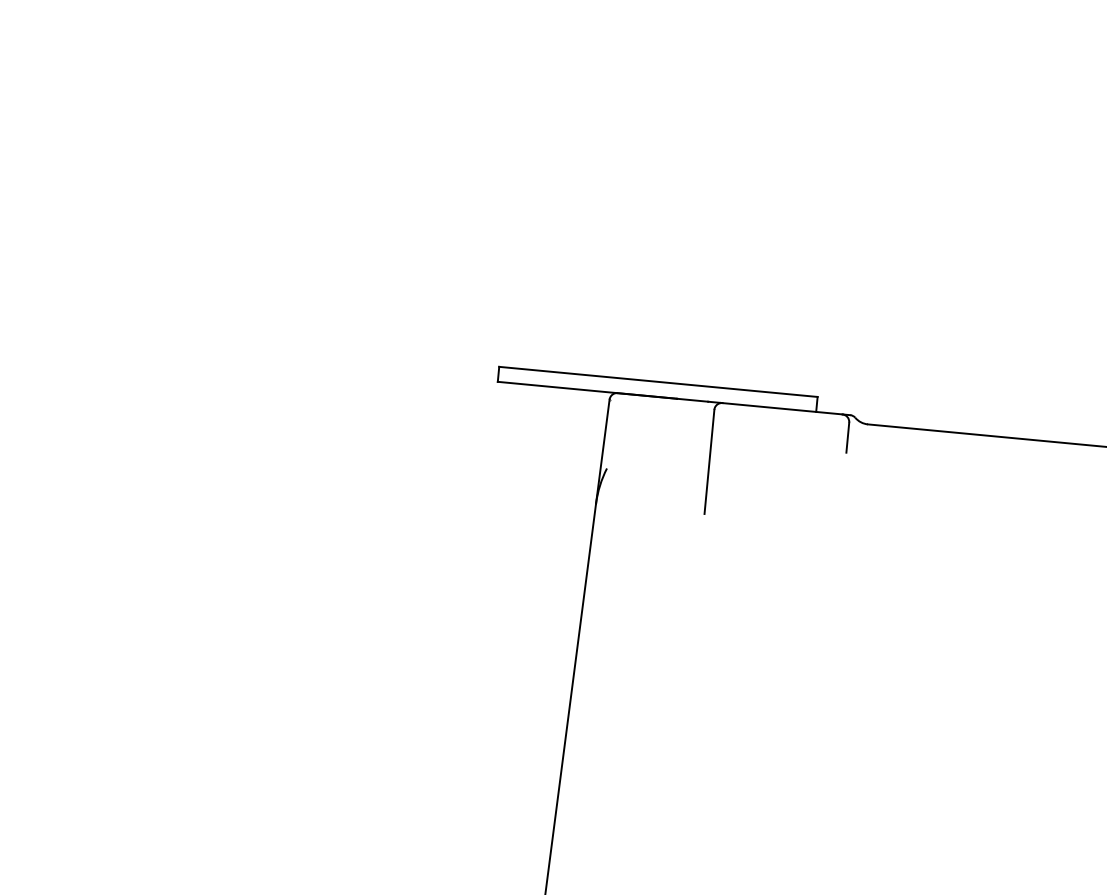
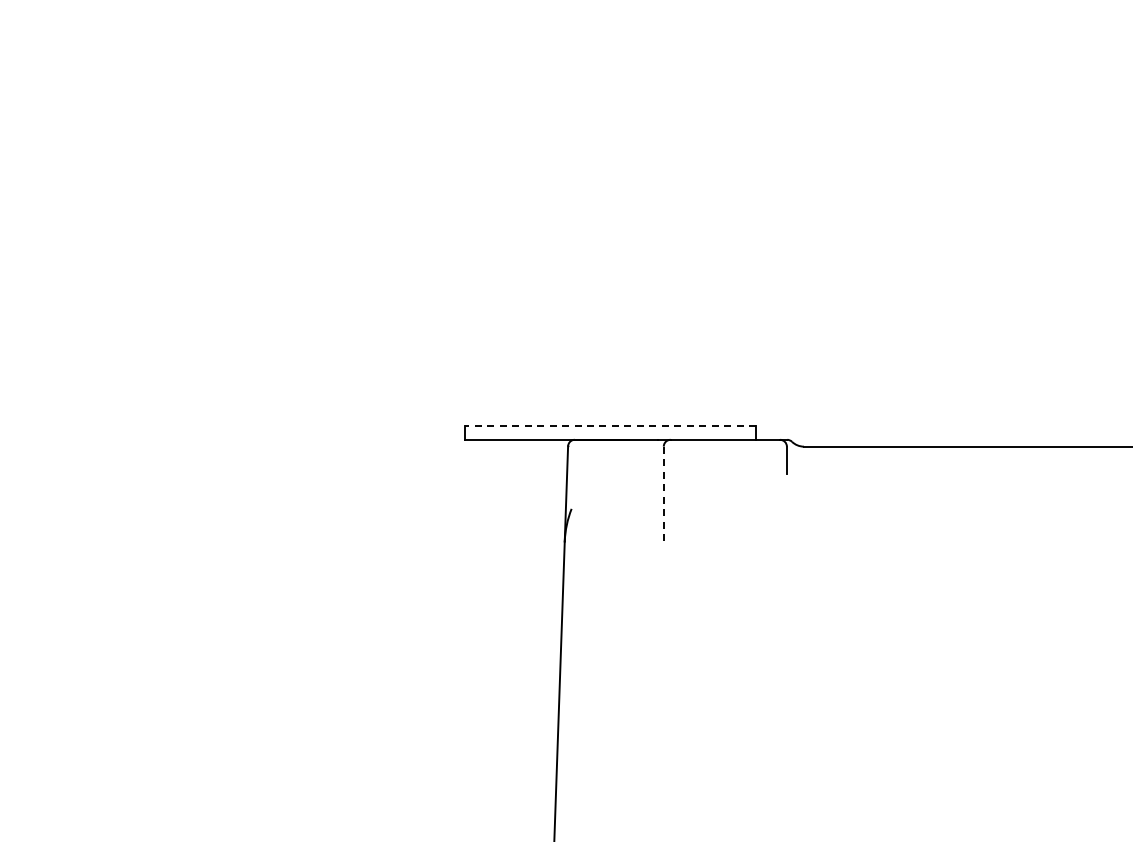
line: (658, 382) -> (610, 426), solid -> dashed
line: (709, 462) -> (663, 494), solid -> dashed

